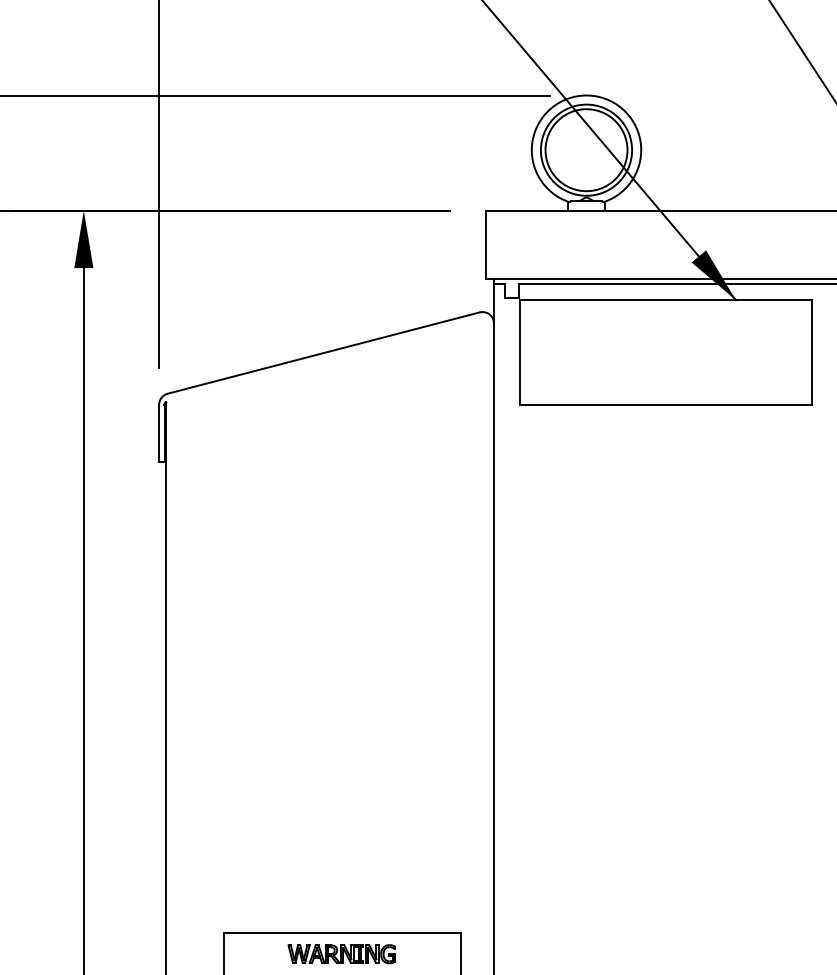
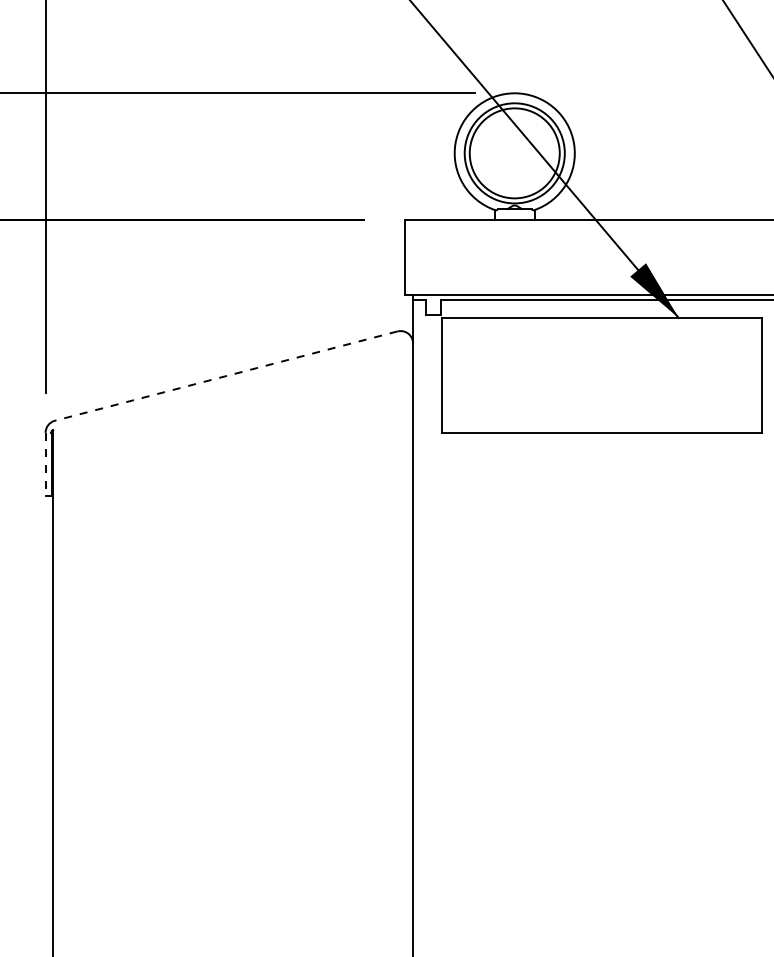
line: (323, 353) -> (226, 376), solid -> dashed
line: (159, 433) -> (45, 464), solid -> dashed

